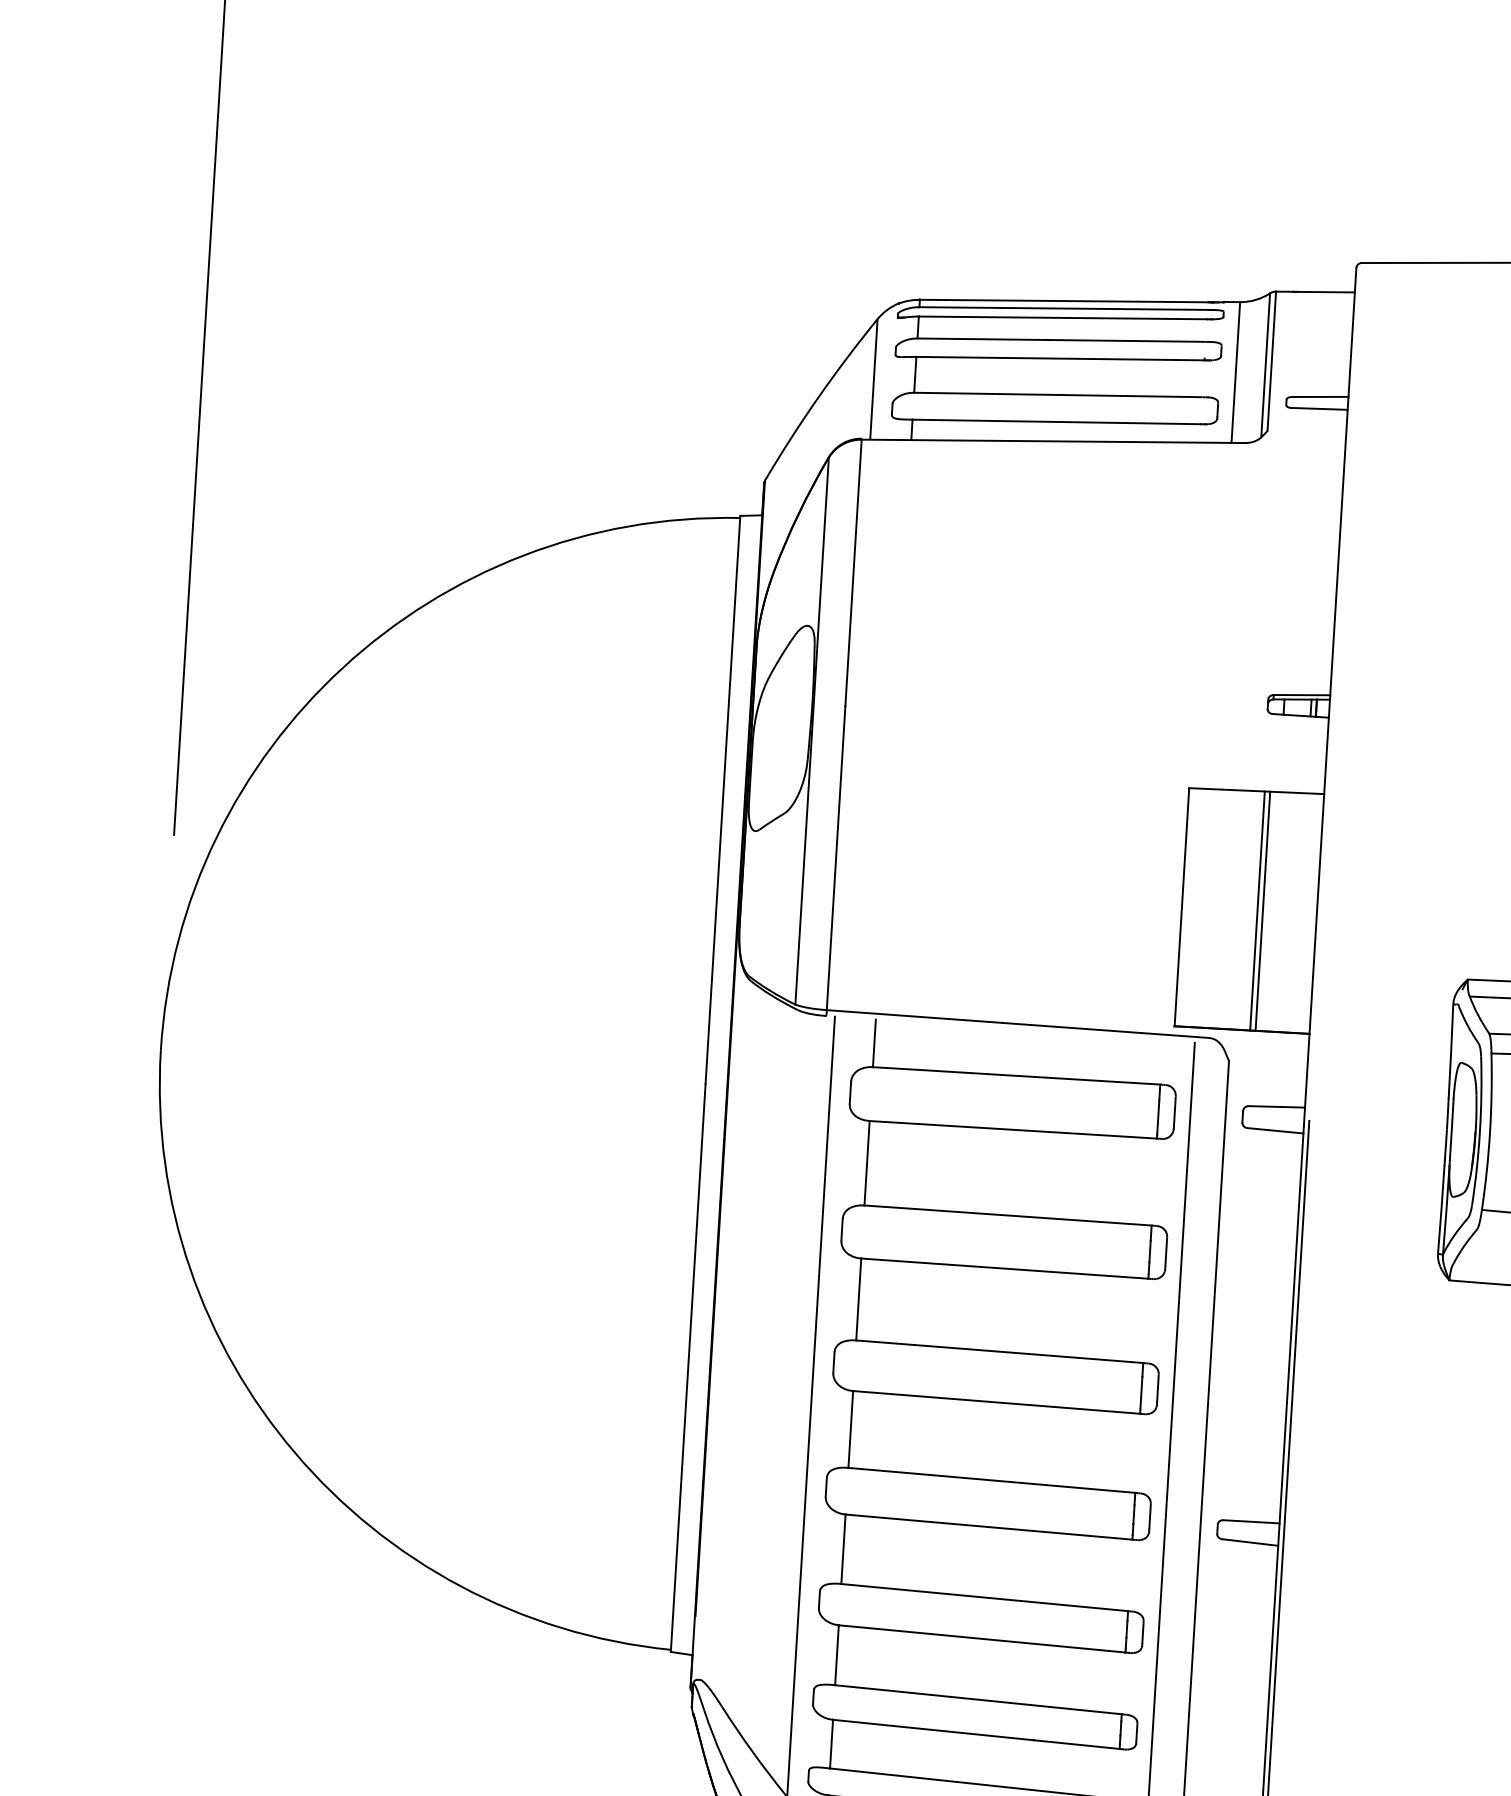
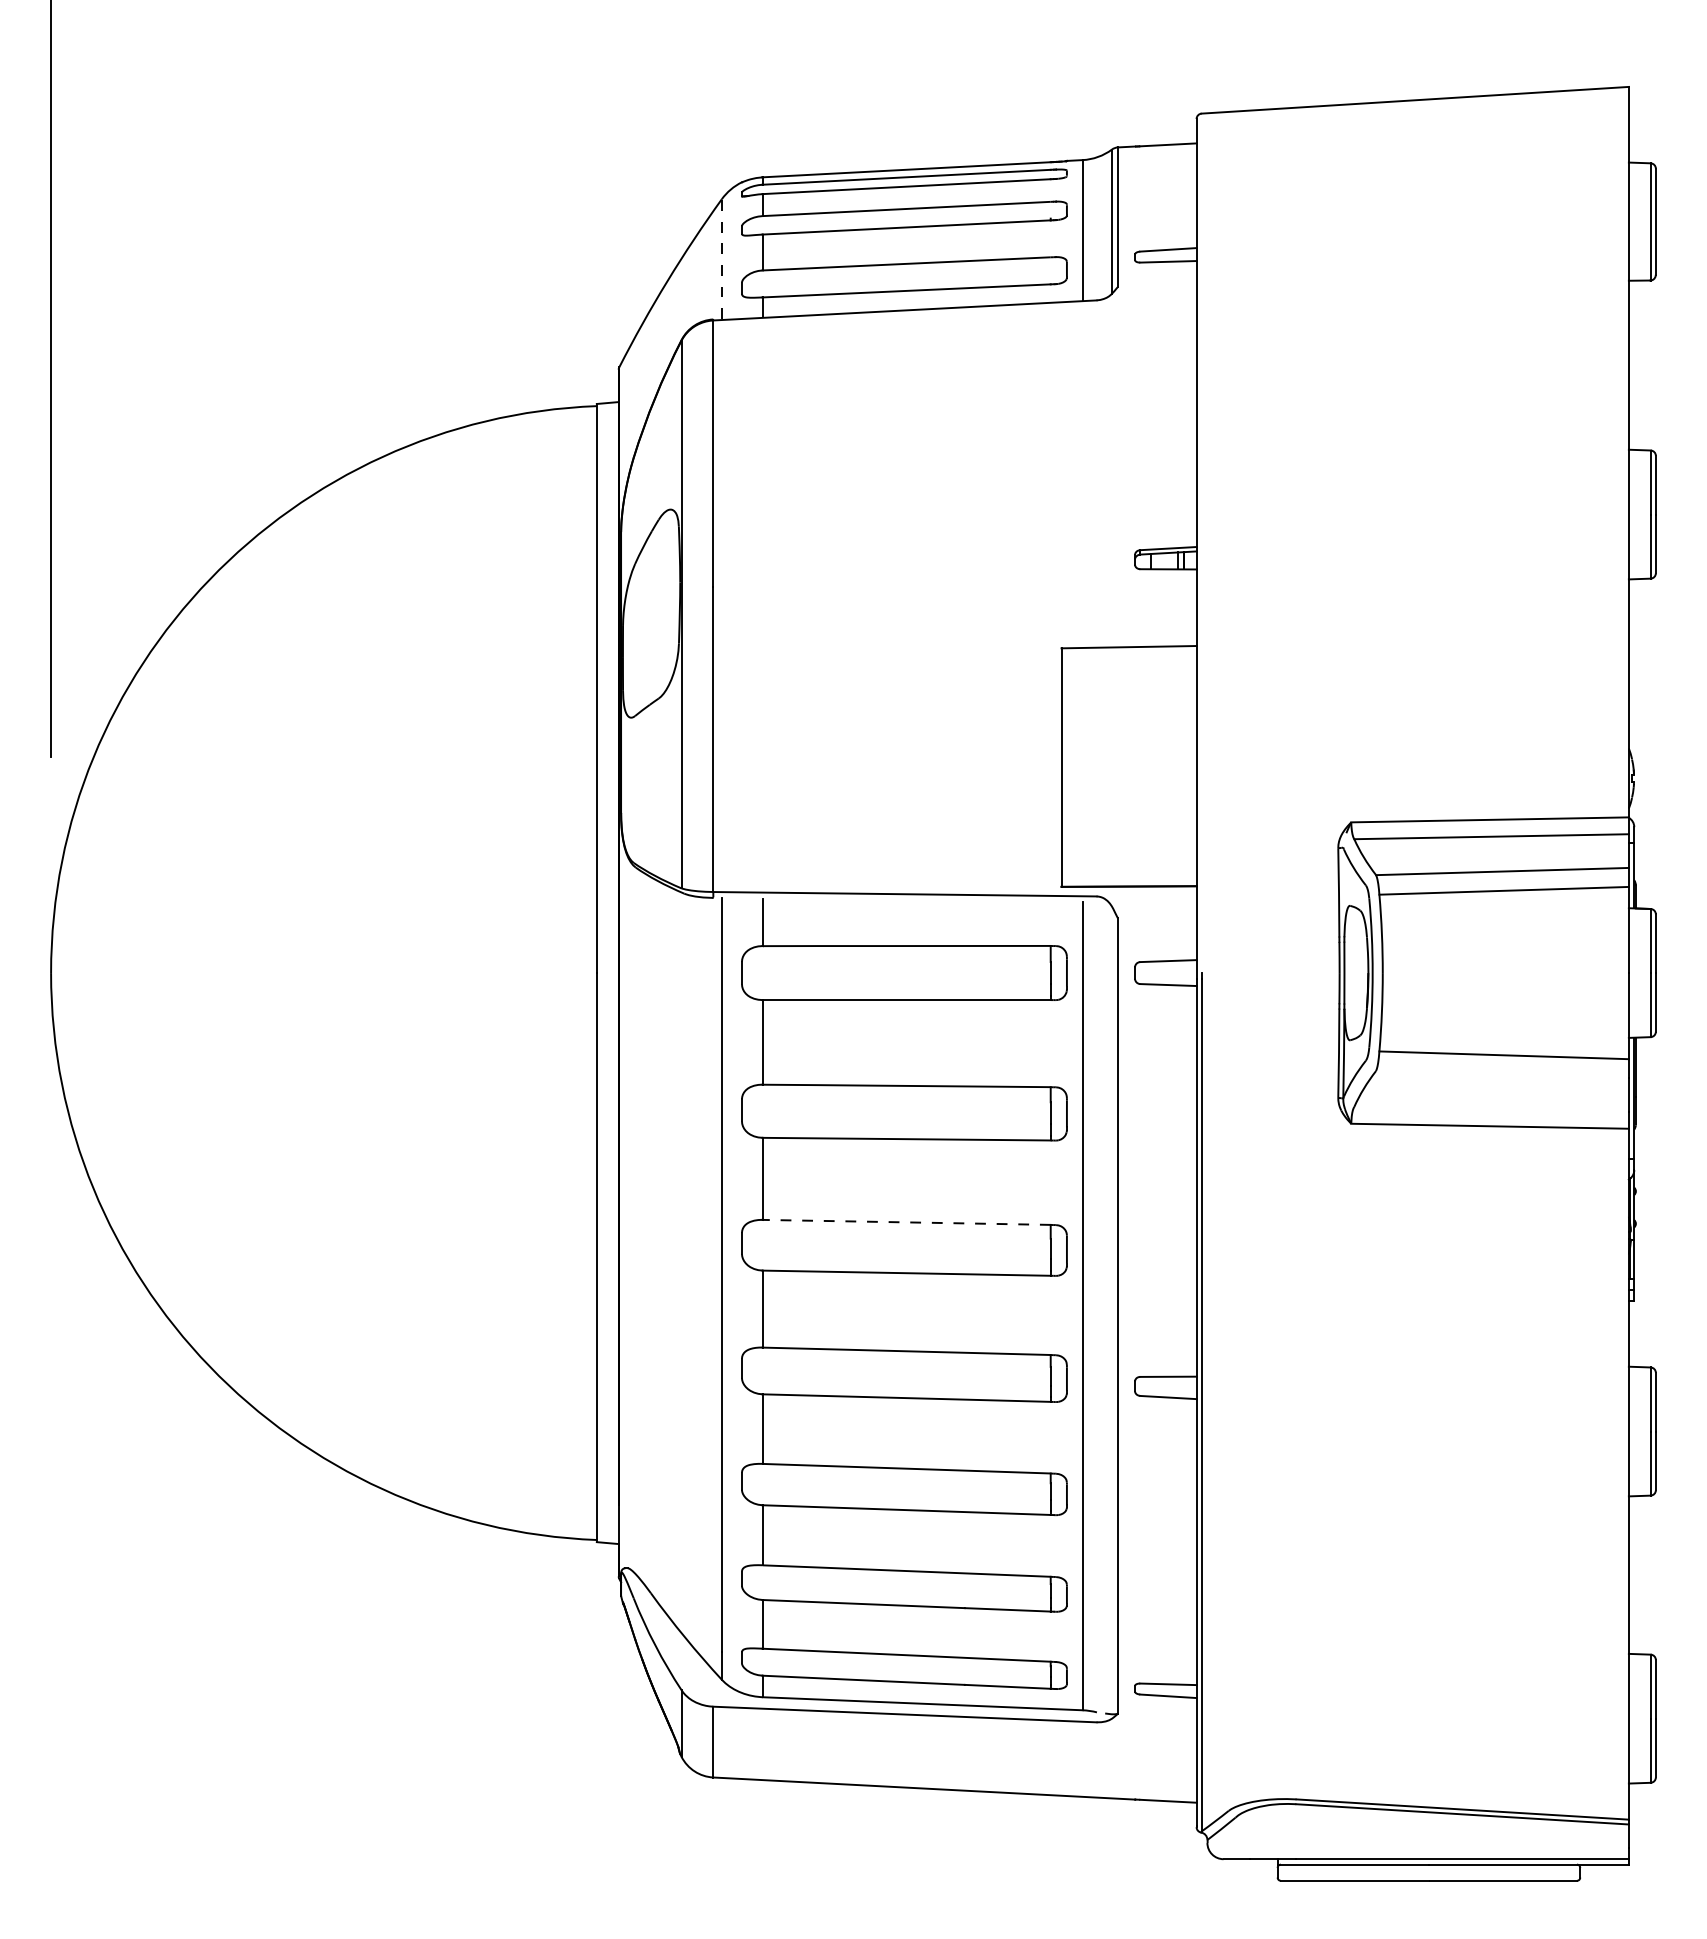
line: (873, 379) -> (721, 259), solid -> dashed
line: (1257, 910) -> (1137, 766), removed
line: (1262, 911) -> (1142, 766), removed
line: (998, 1351) -> (905, 1222), solid -> dashed

